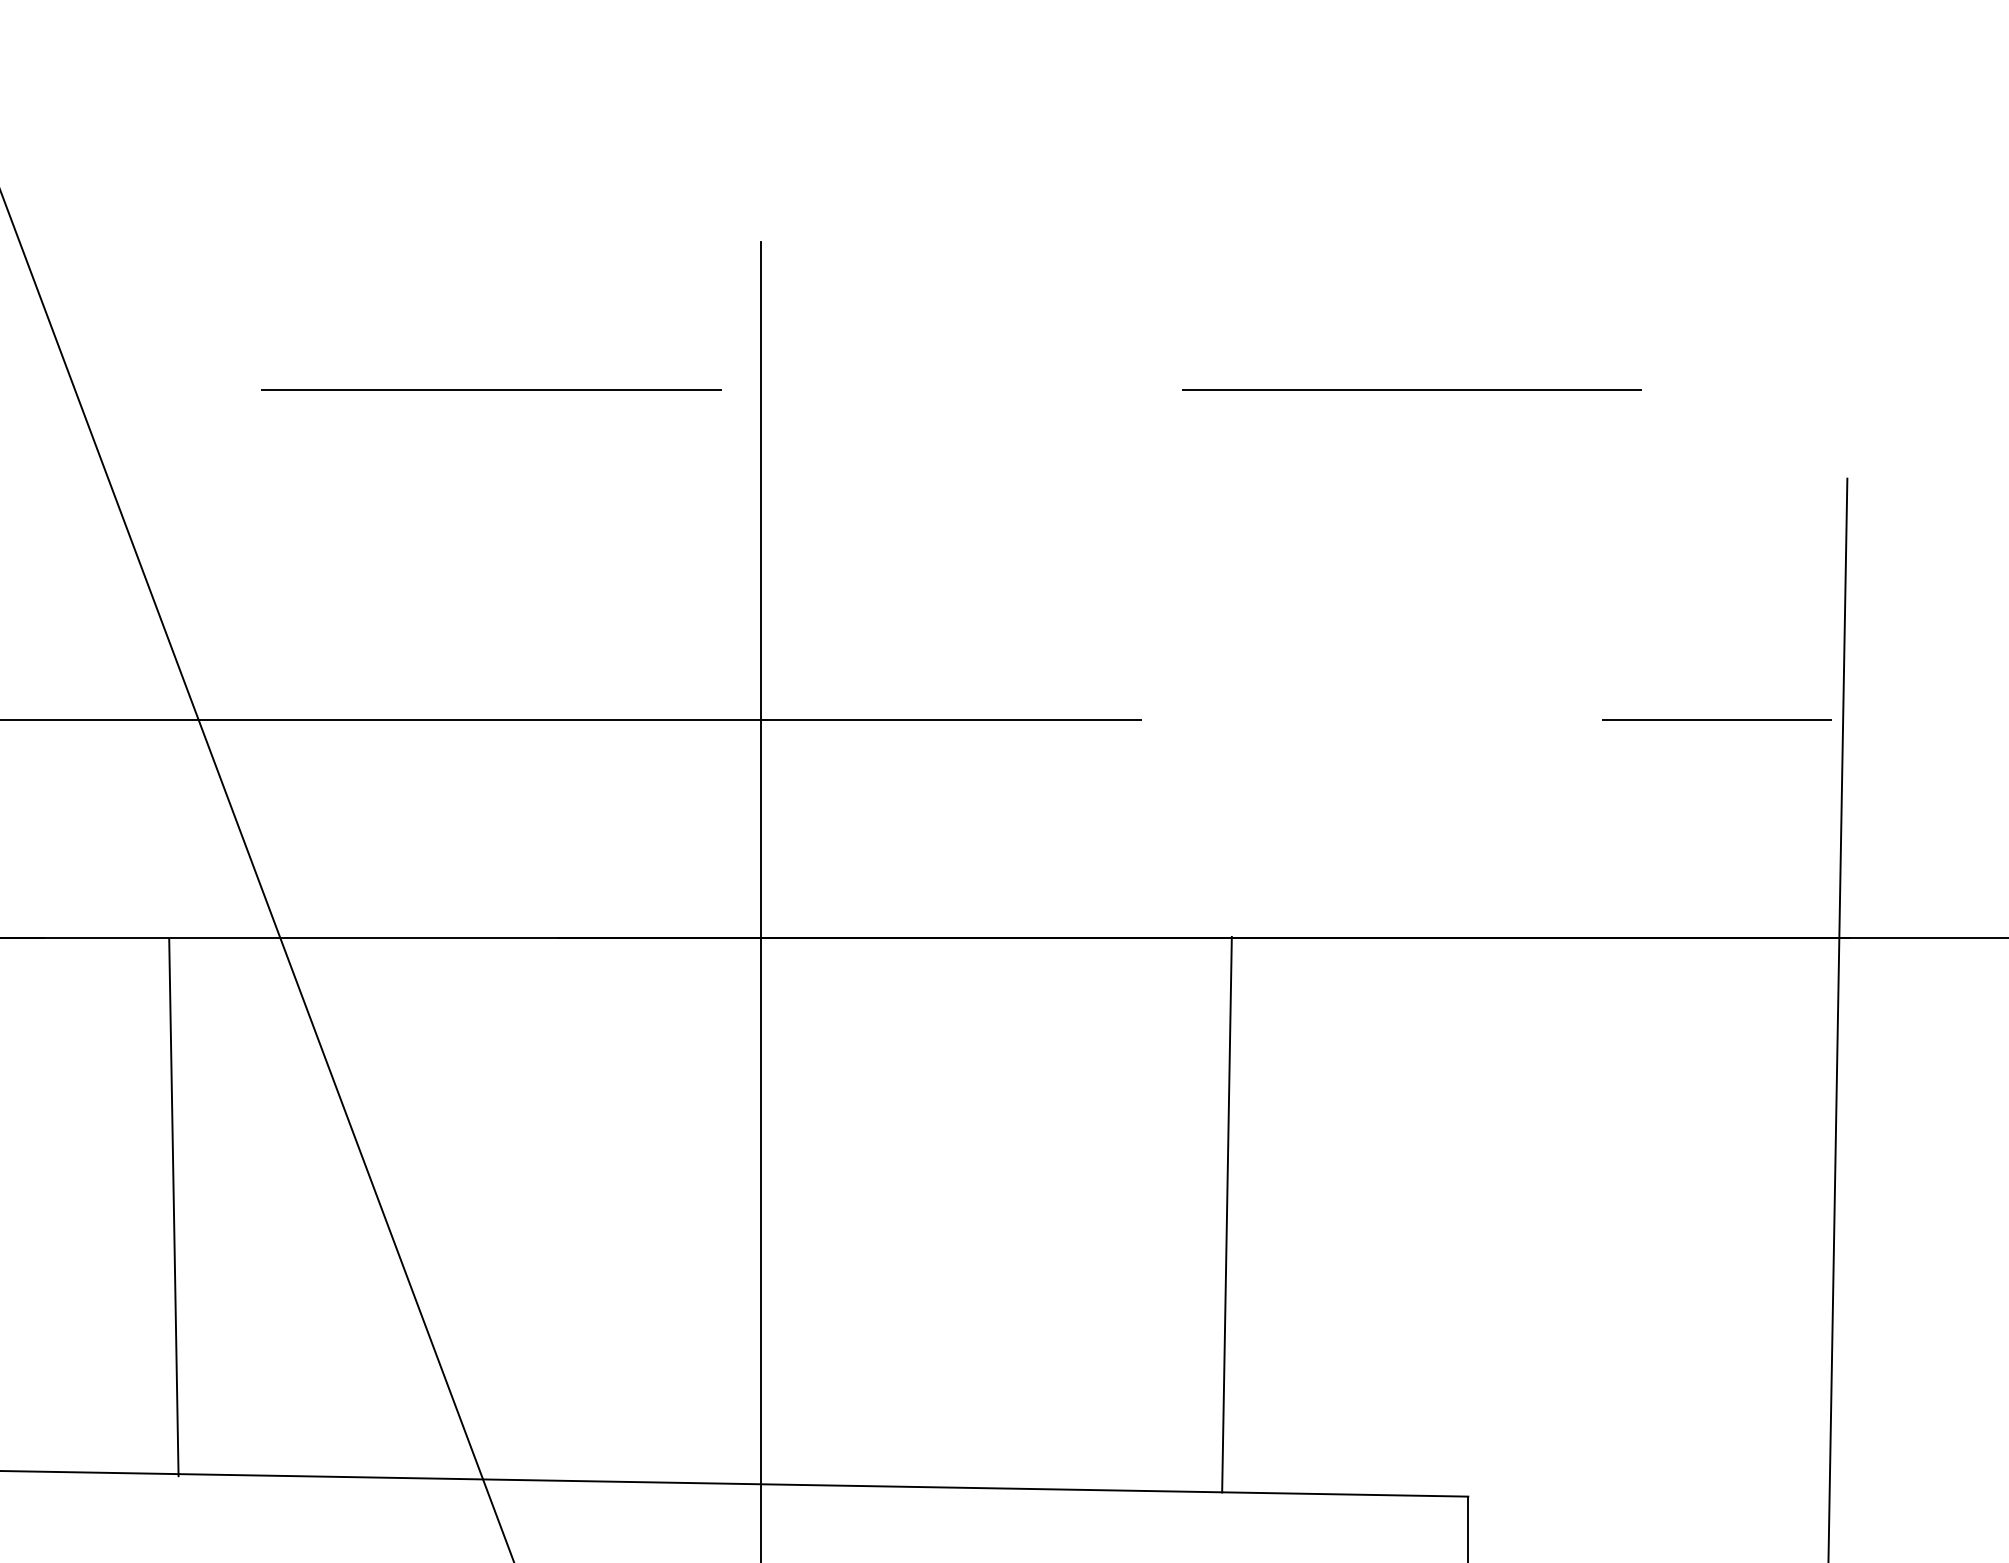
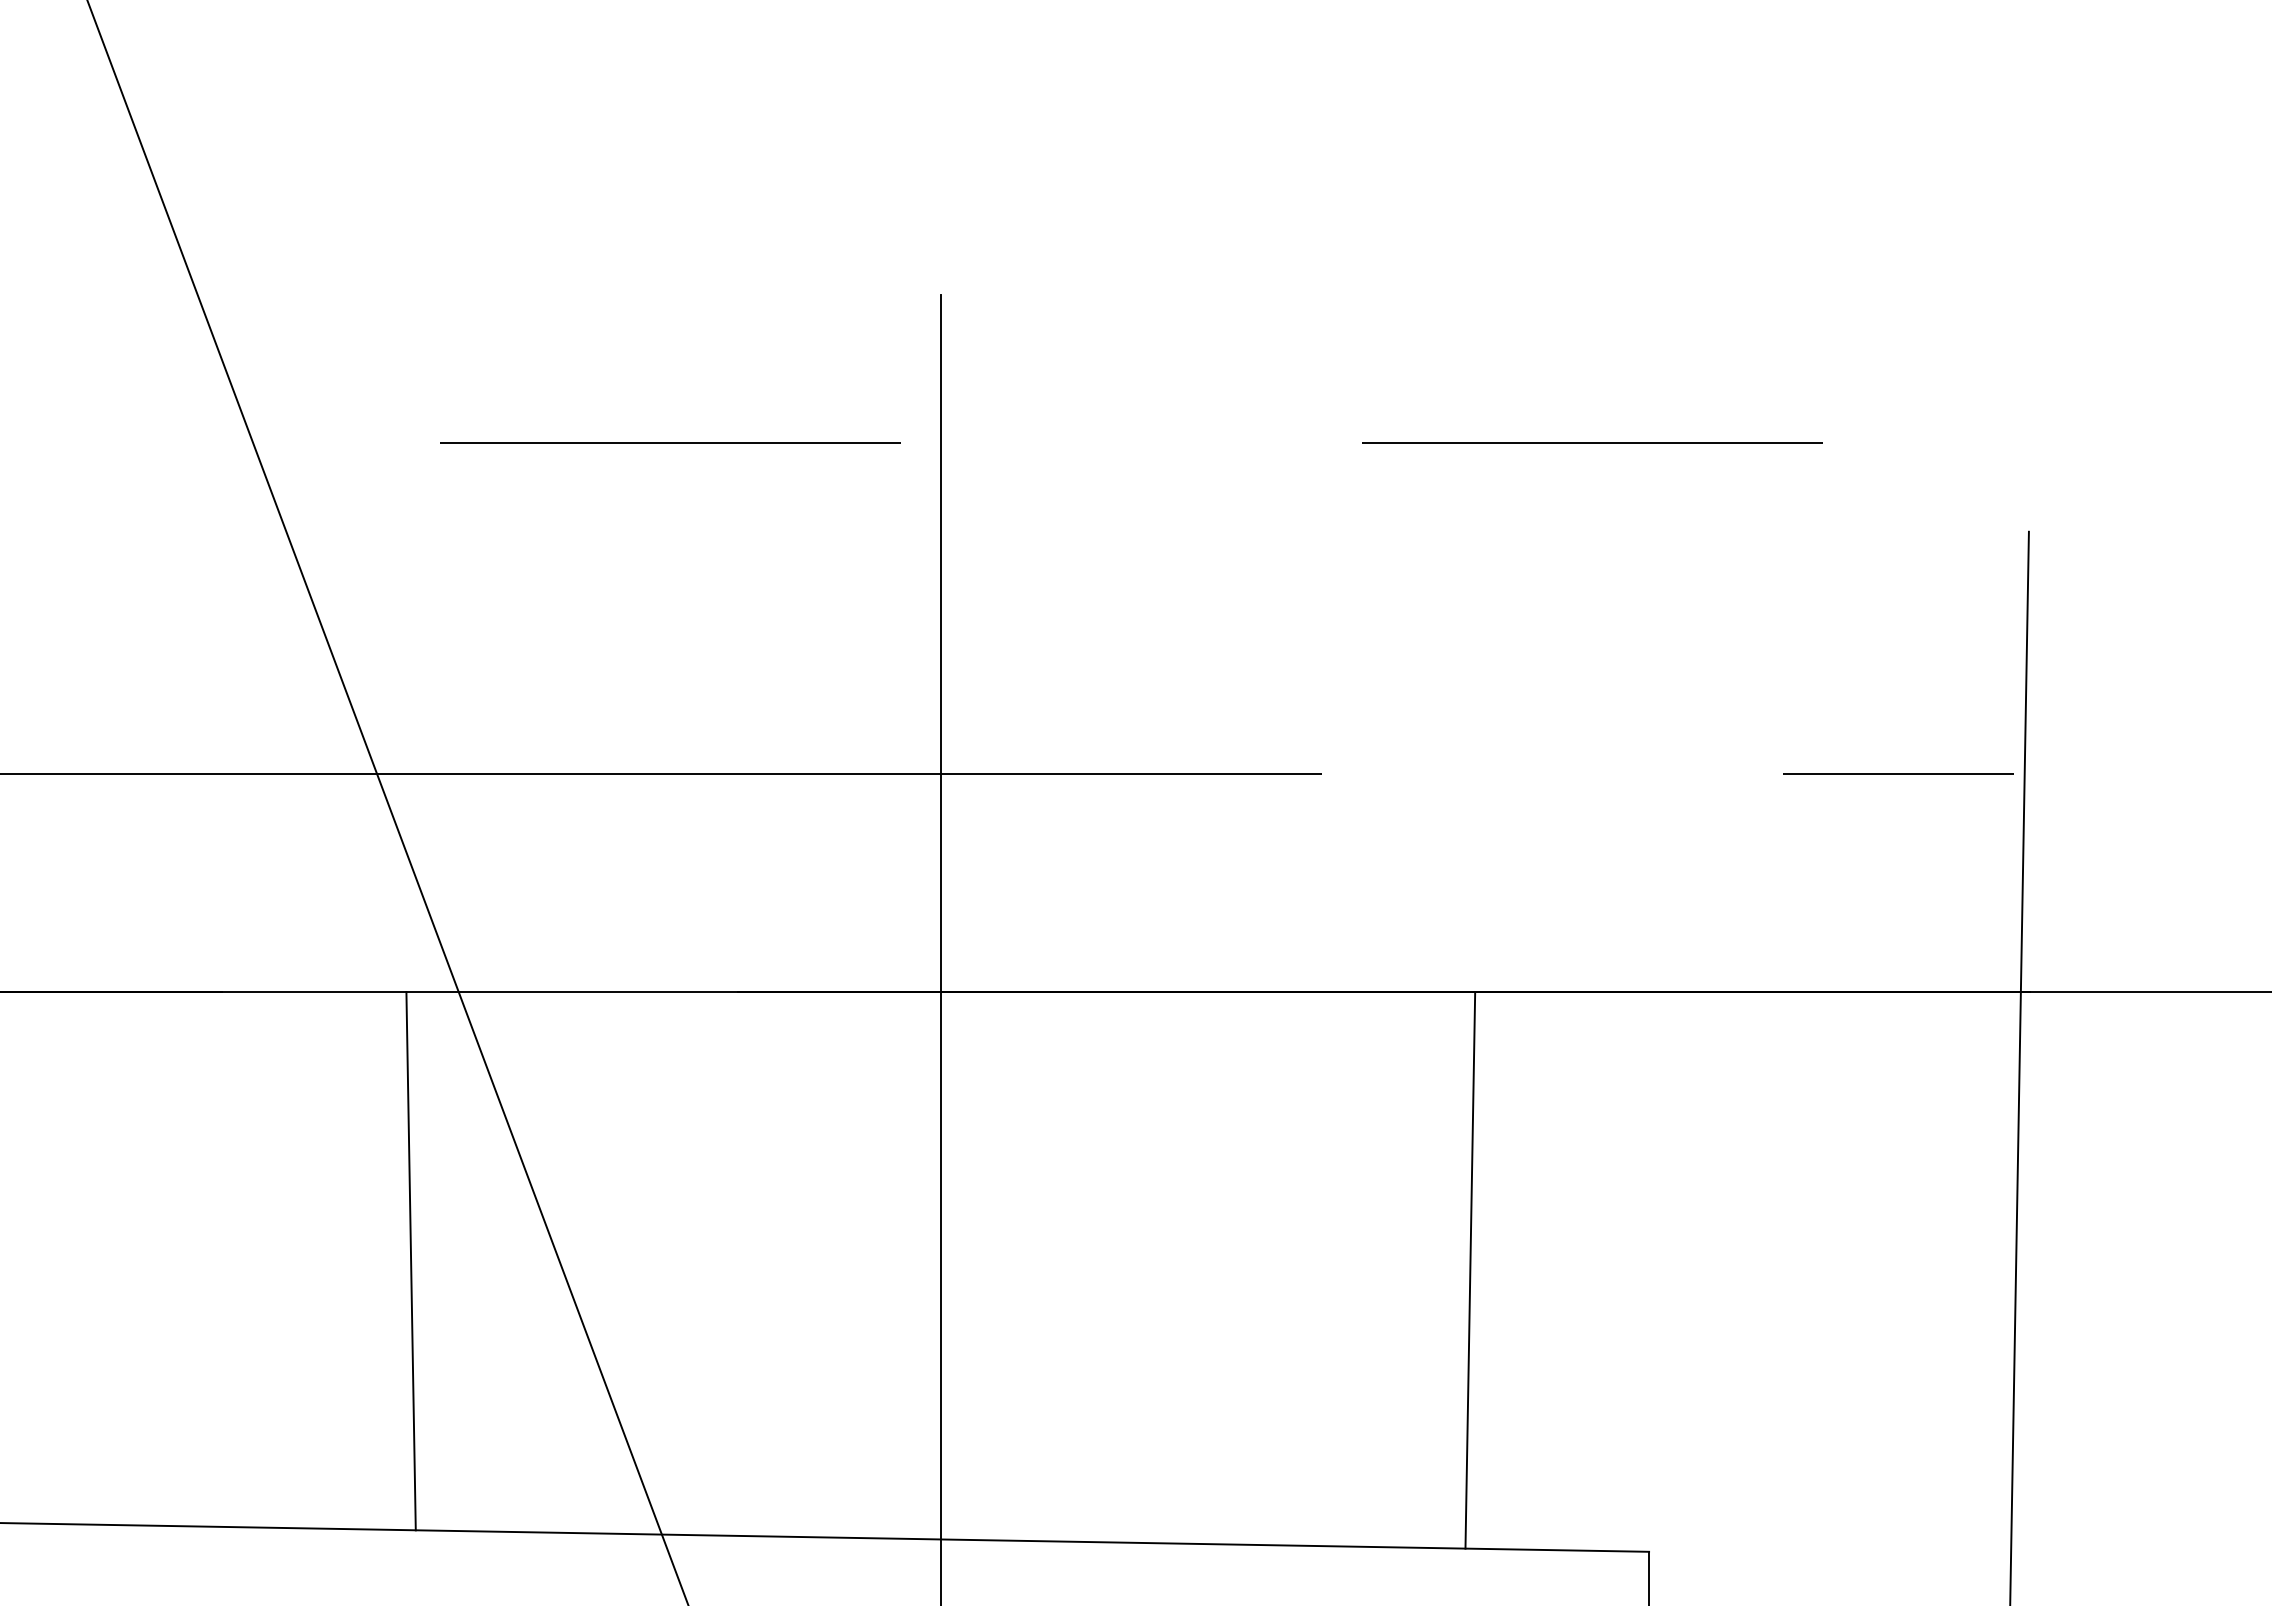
line: (173, 1207) -> (410, 1261), moved
line: (1227, 1214) -> (1470, 1270), moved

